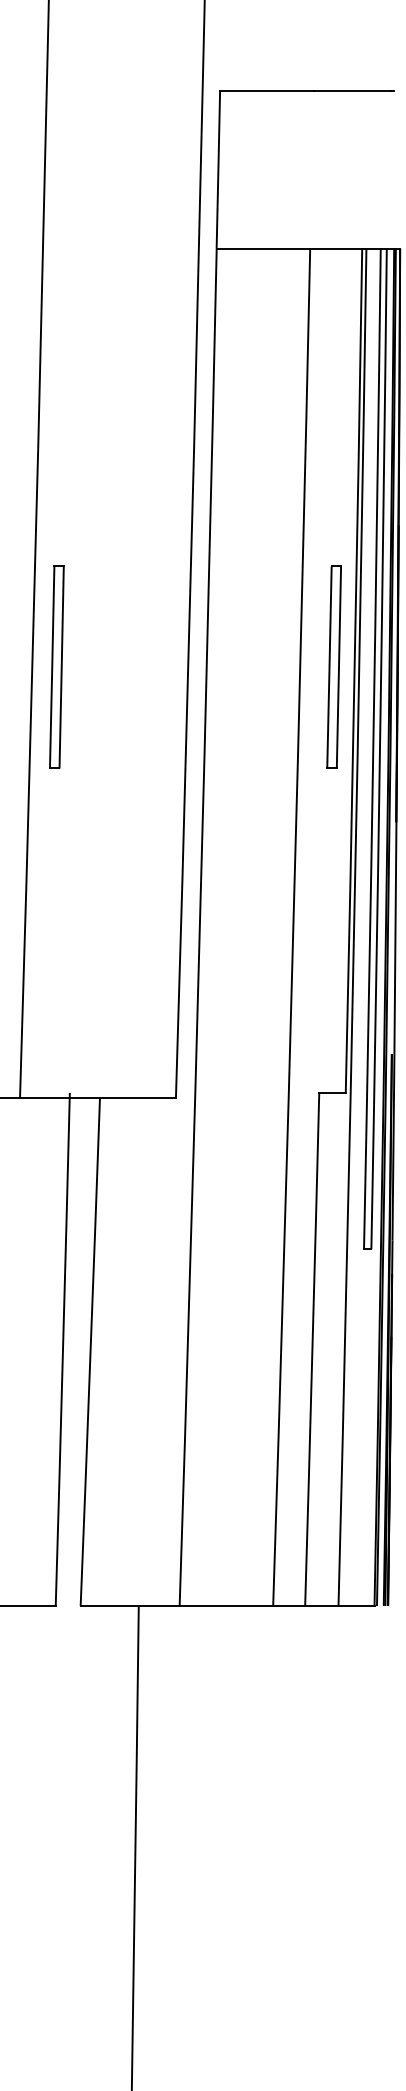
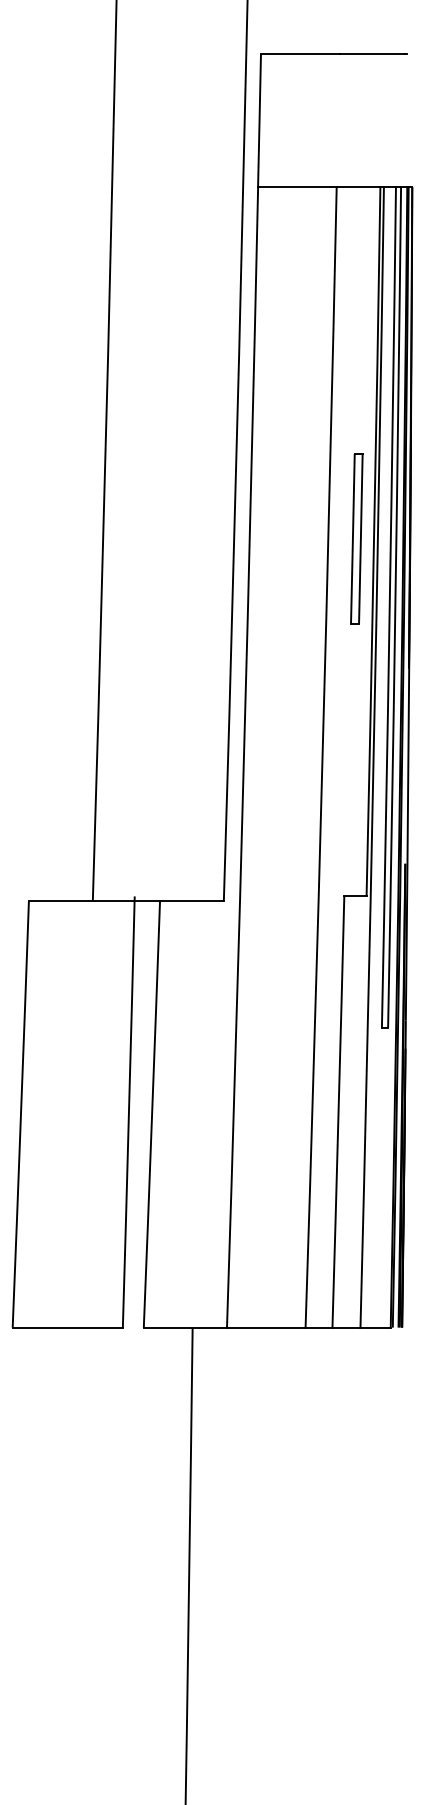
part: (56, 666) -> (123, 538), removed

